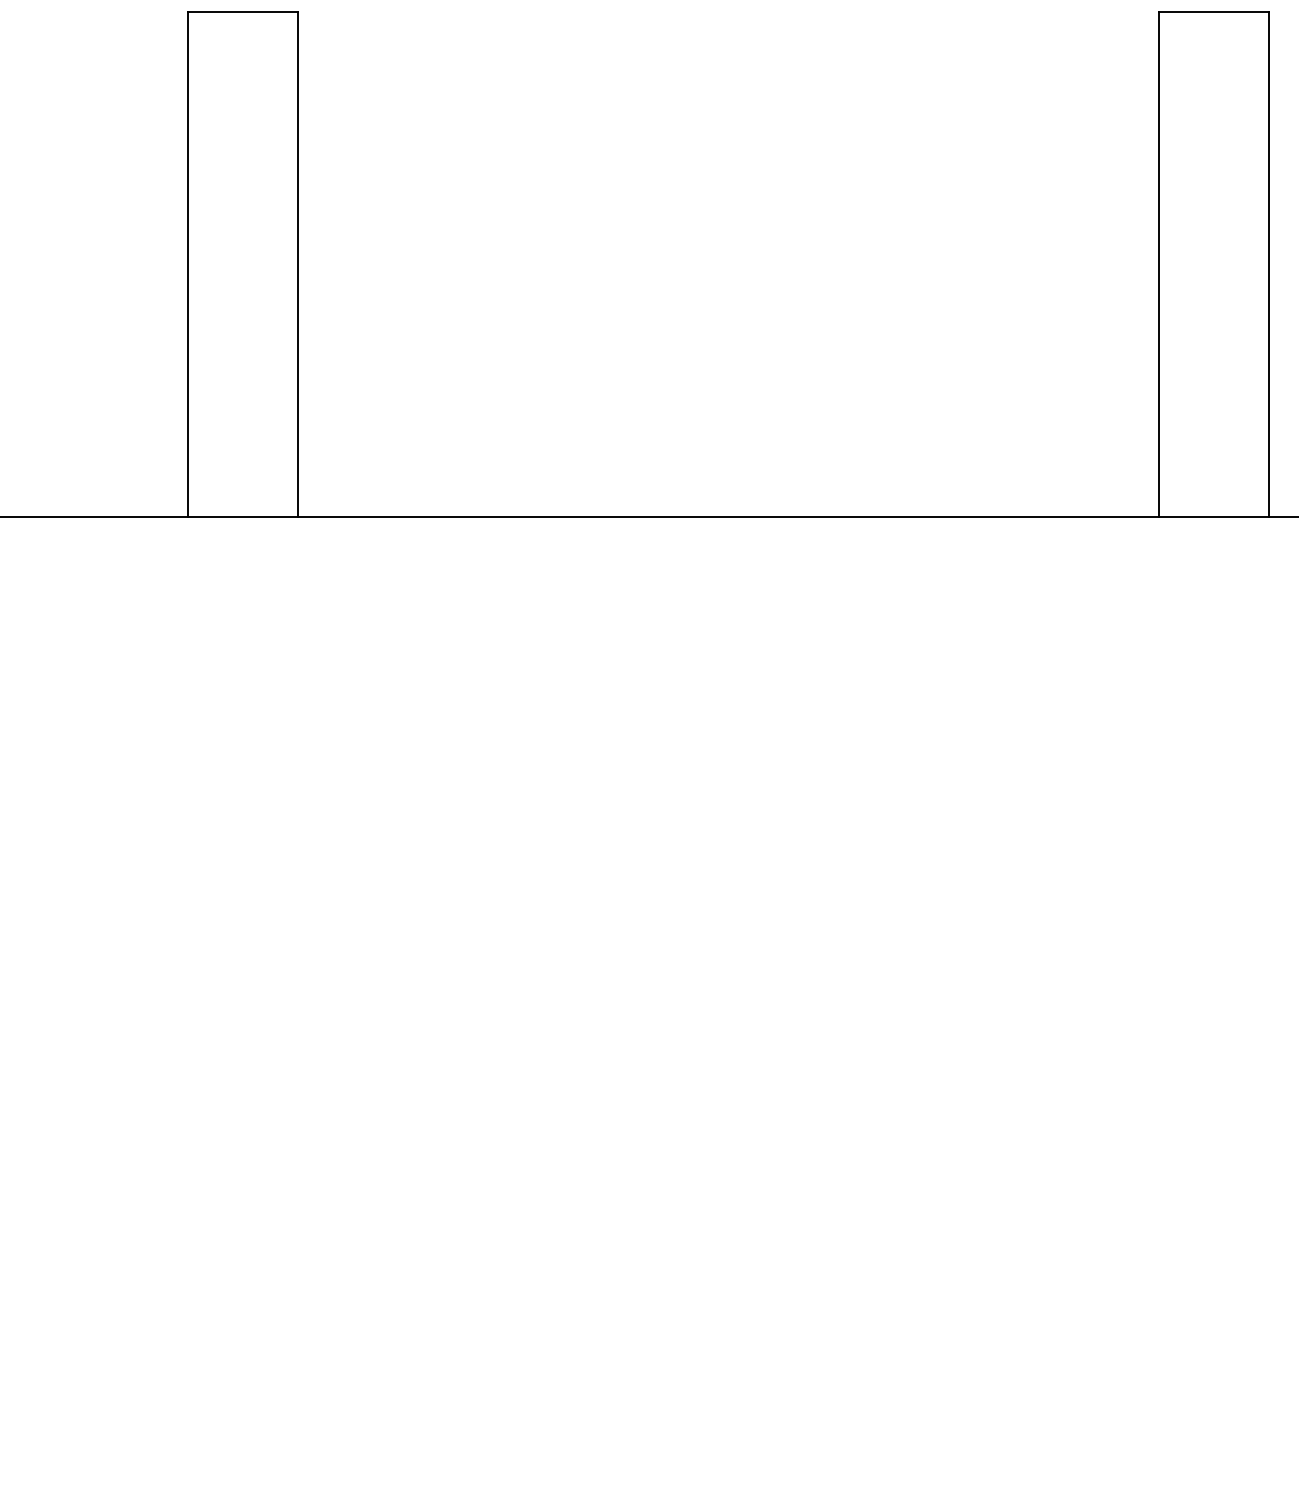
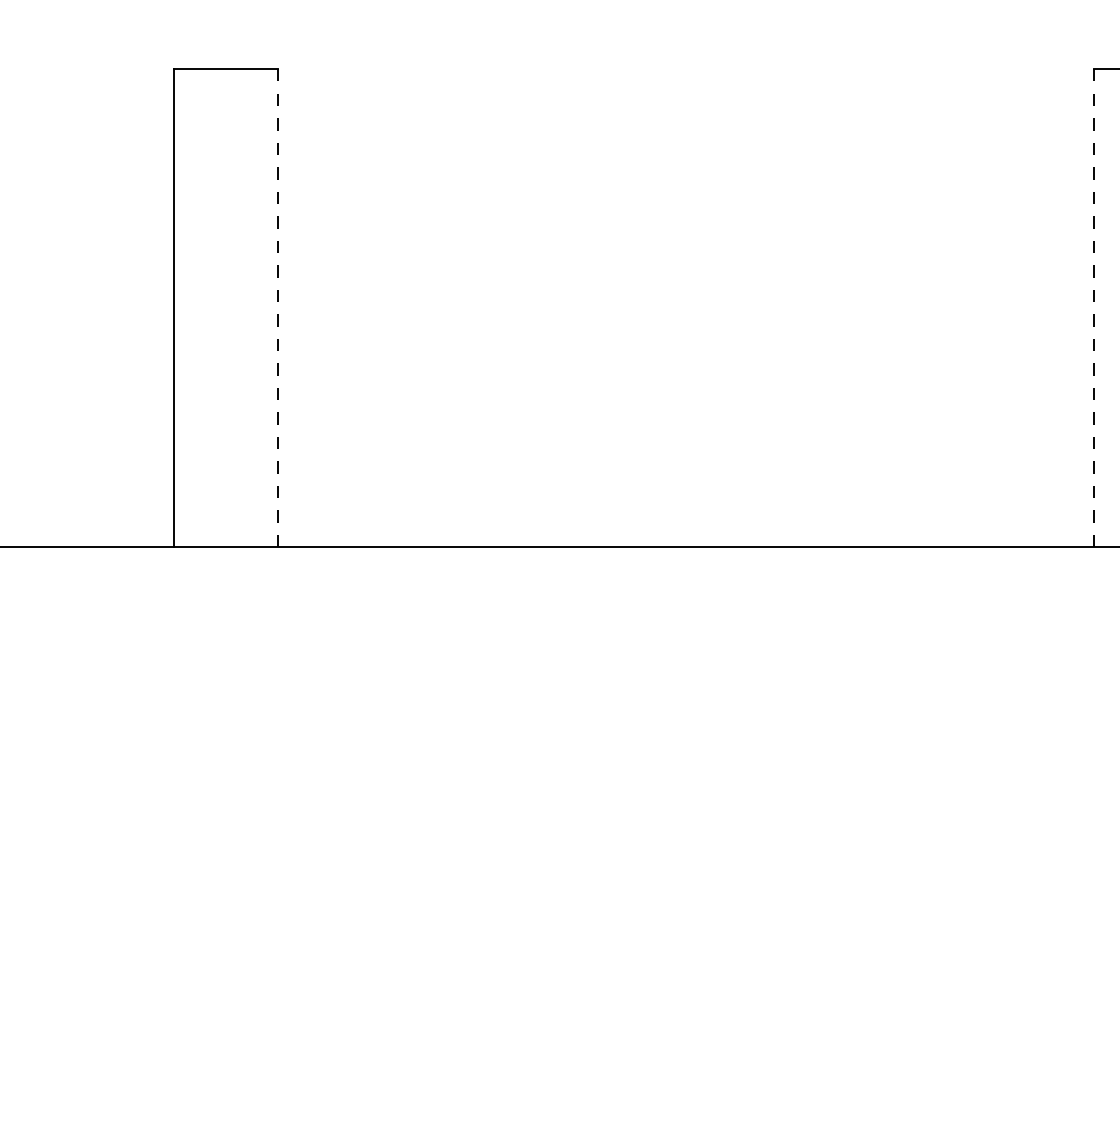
line: (298, 264) -> (278, 308), solid -> dashed
line: (1158, 264) -> (1093, 308), solid -> dashed

